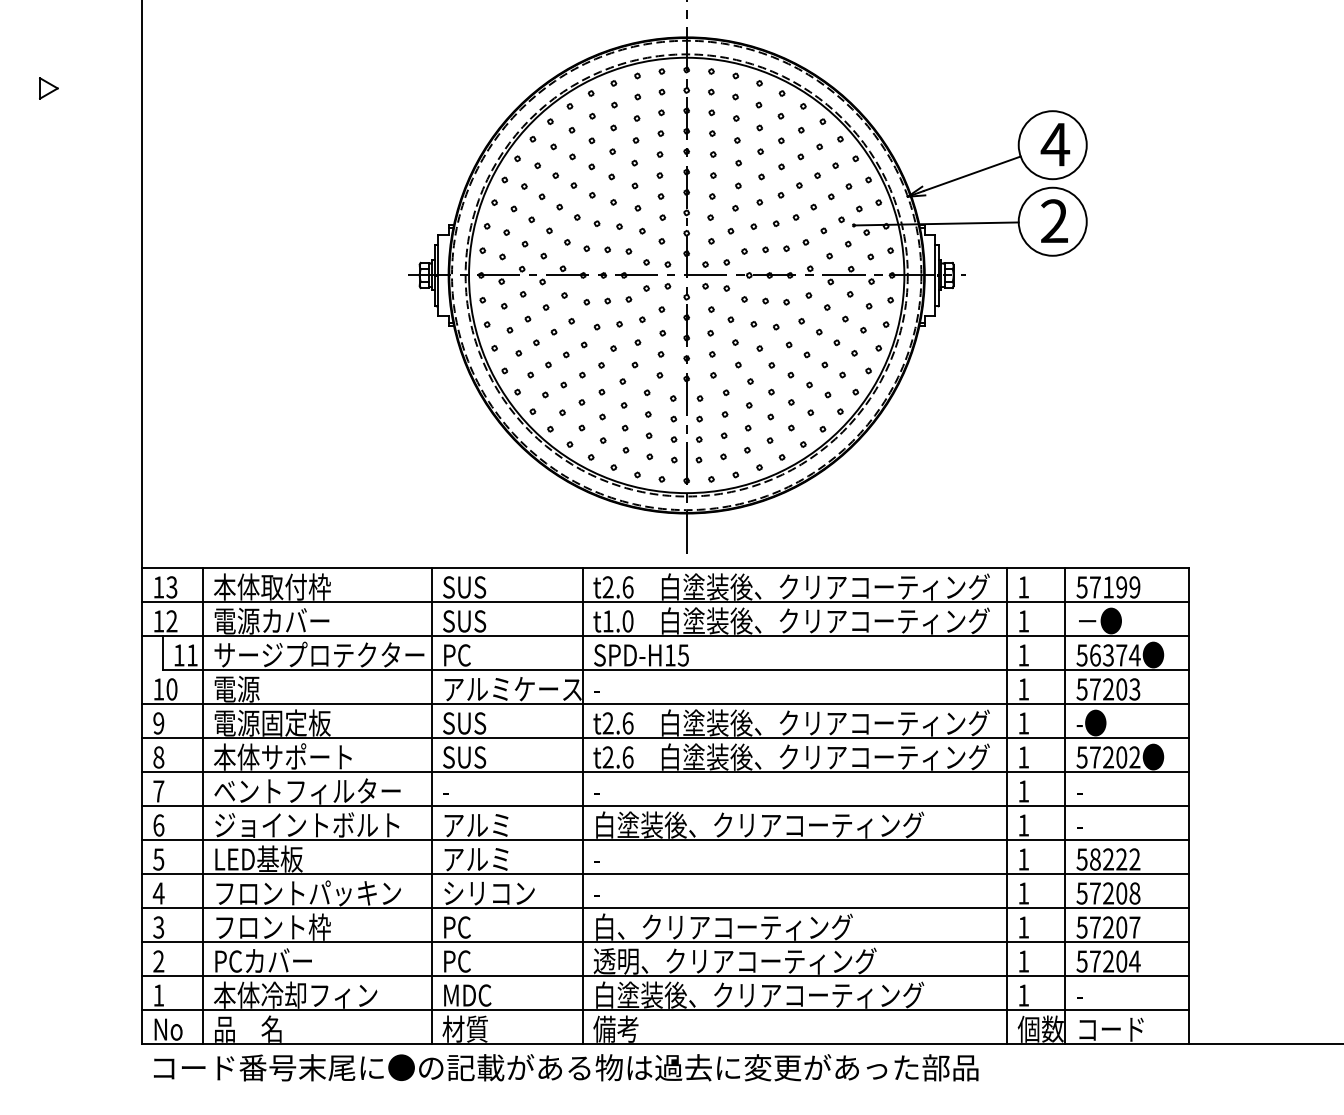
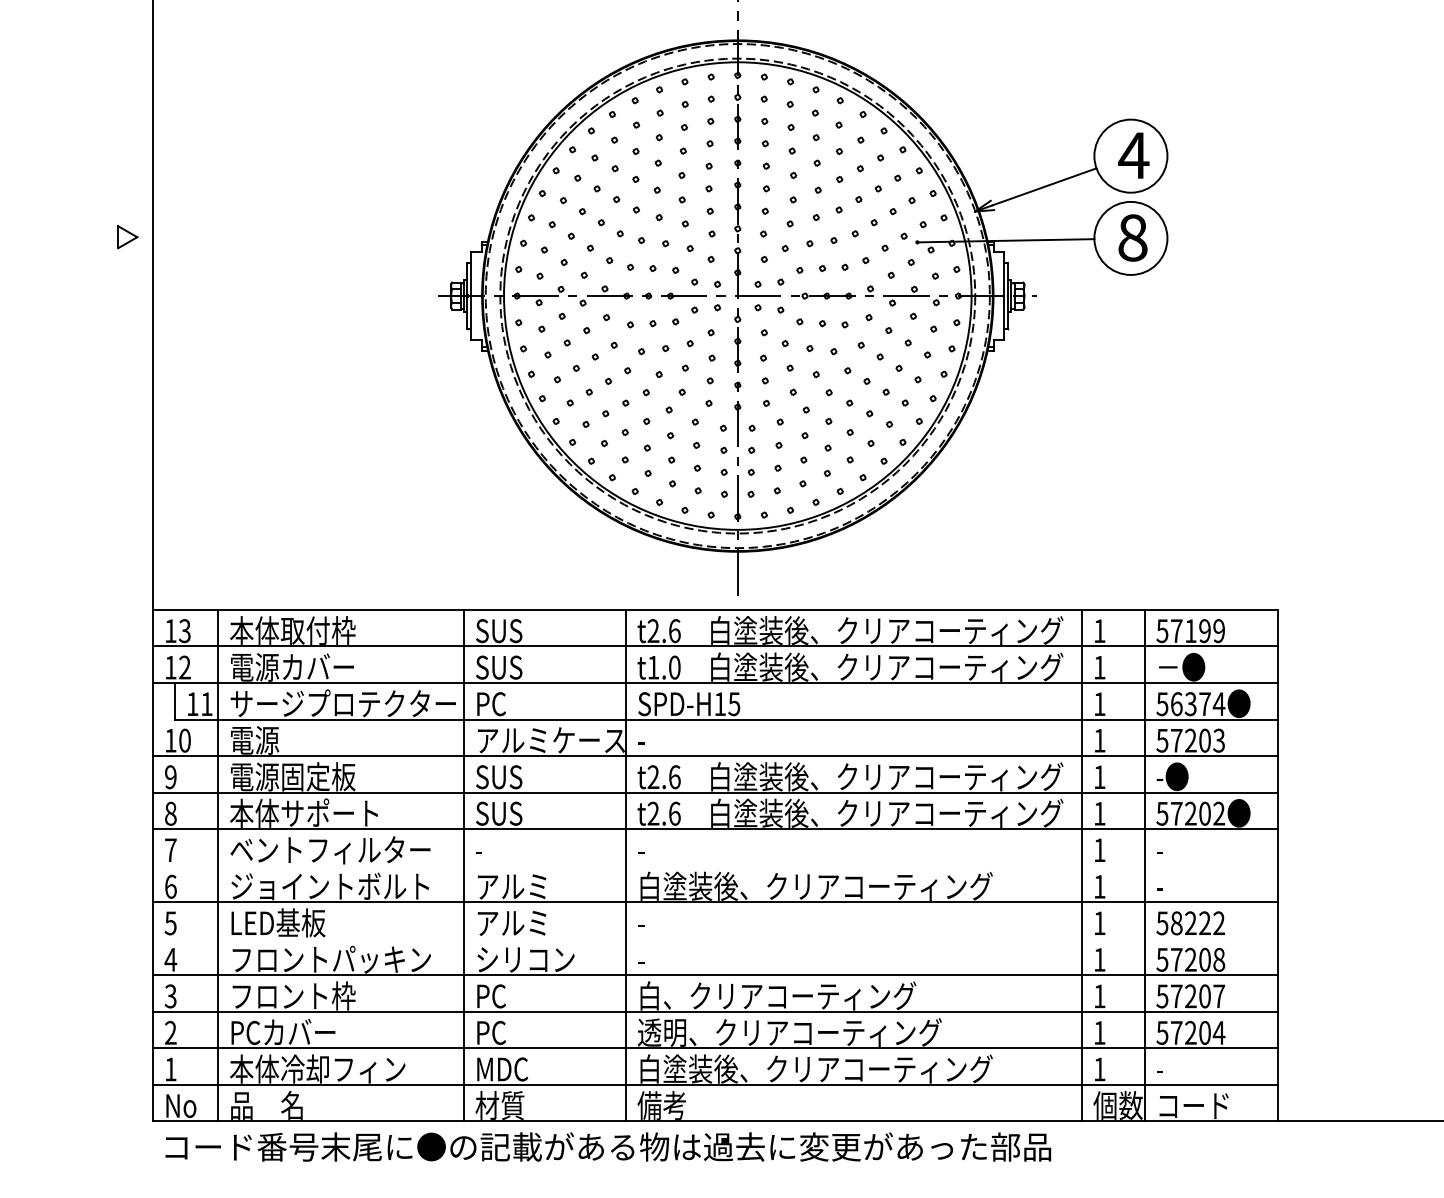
part: (48, 88) -> (127, 237), moved
text: (1054, 220) -> (1132, 237), 2 -> 8
line: (665, 805) -> (714, 865), removed
line: (665, 873) -> (714, 938), removed

